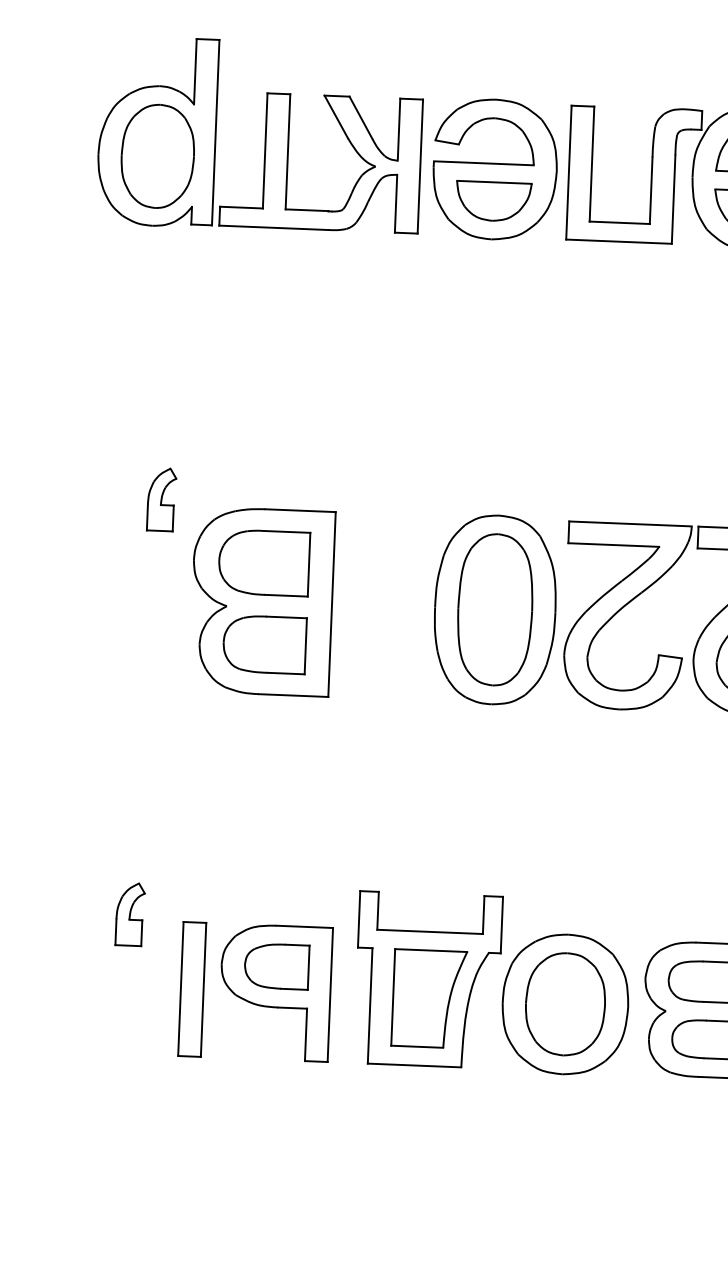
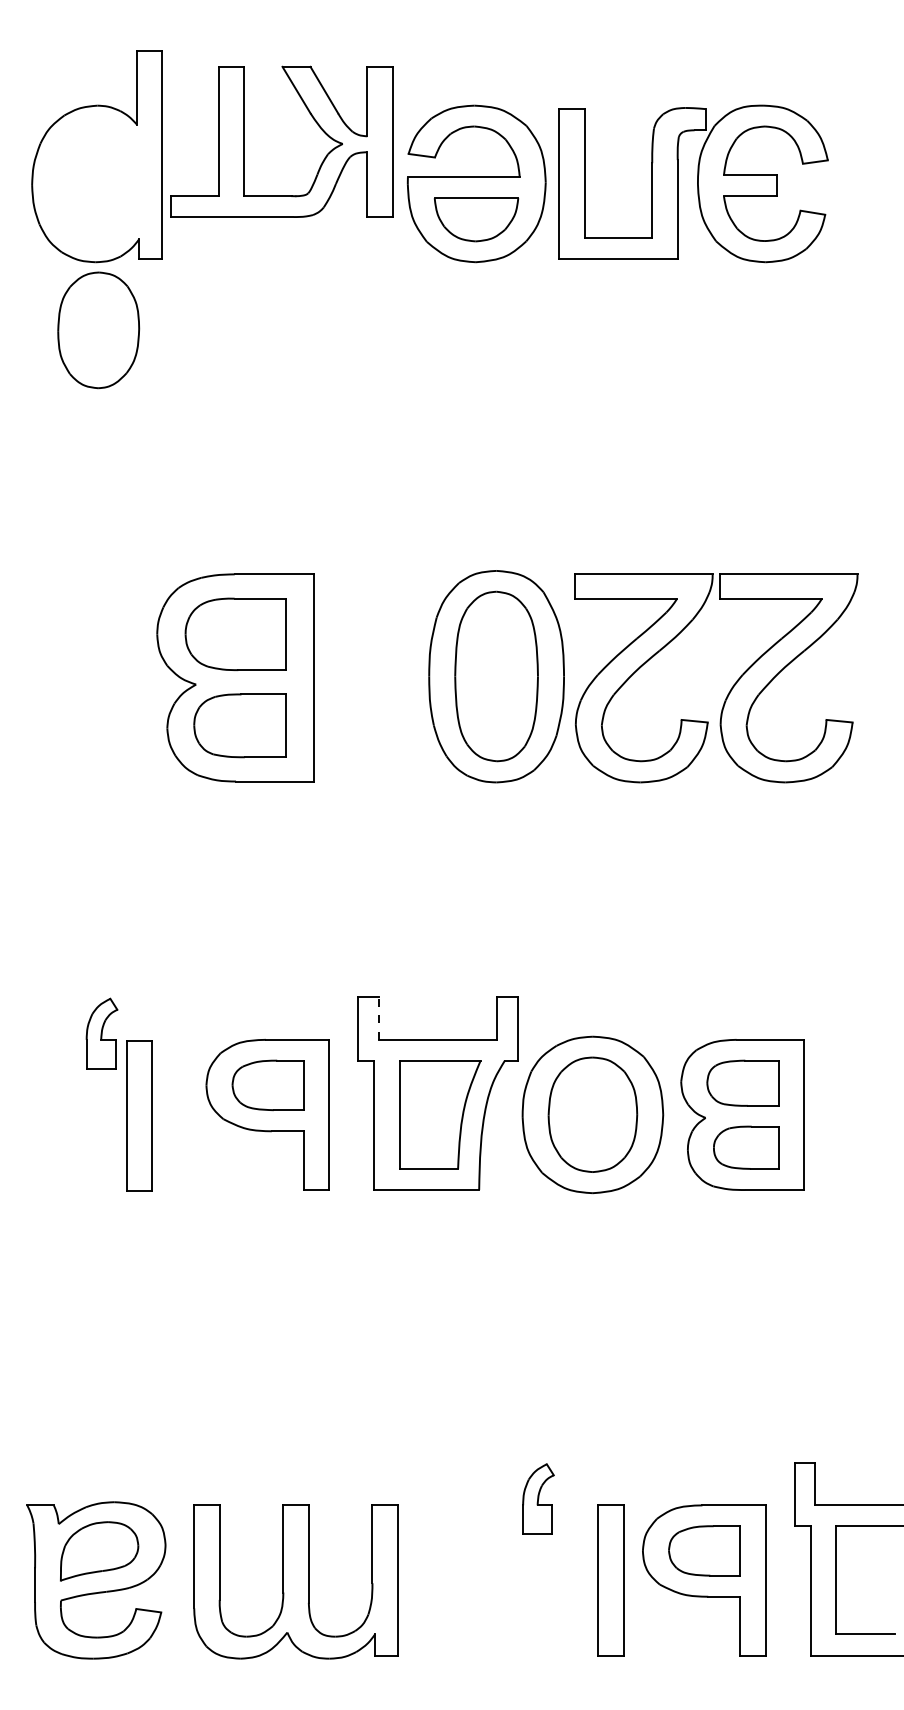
part: (157, 156) -> (98, 330), moved
part: (287, 160) -> (244, 141), moved
part: (161, 498) -> (118, 567), removed
line: (378, 910) -> (379, 1018), solid -> dashed
part: (192, 989) -> (139, 1115), moved

